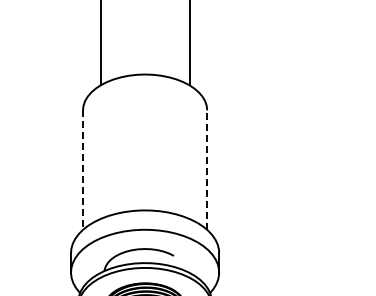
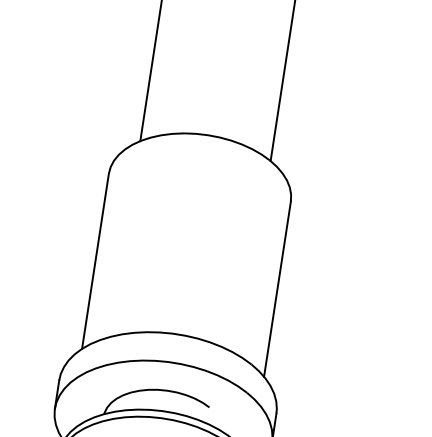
line: (83, 170) -> (96, 262), dashed -> solid
line: (207, 170) -> (277, 289), dashed -> solid

